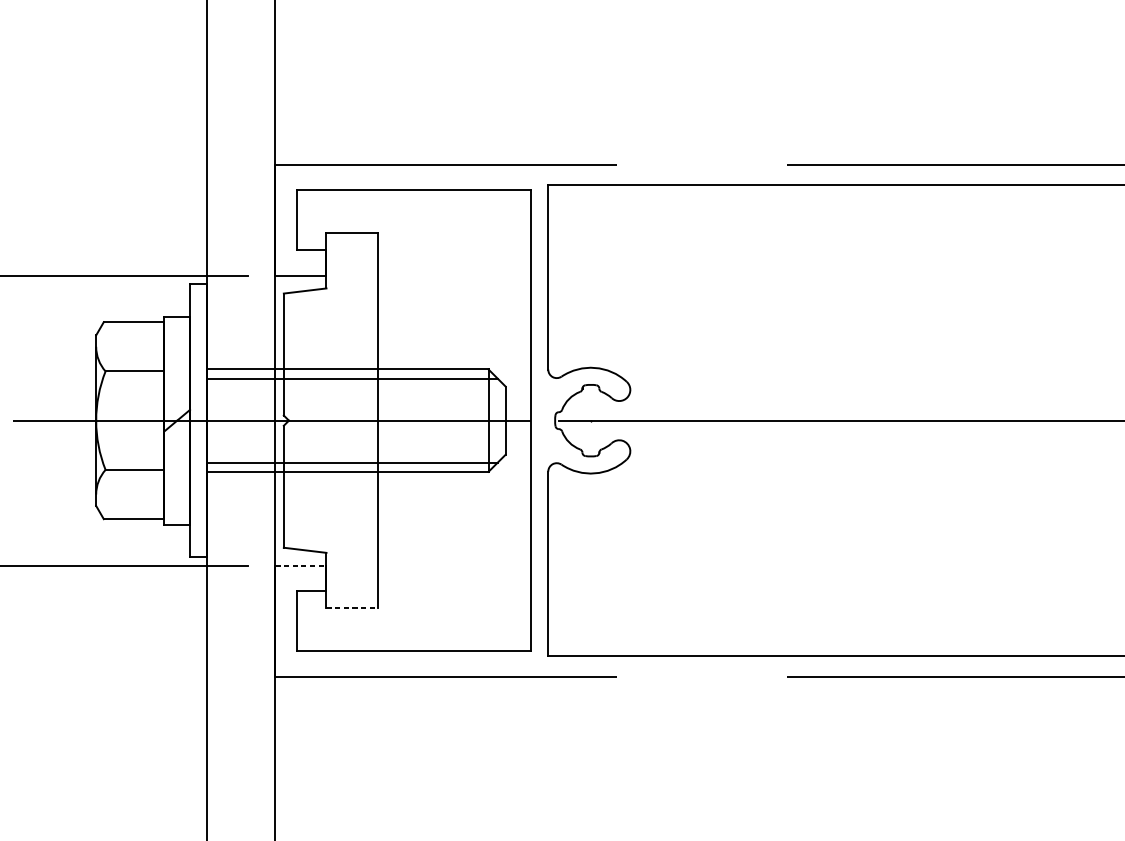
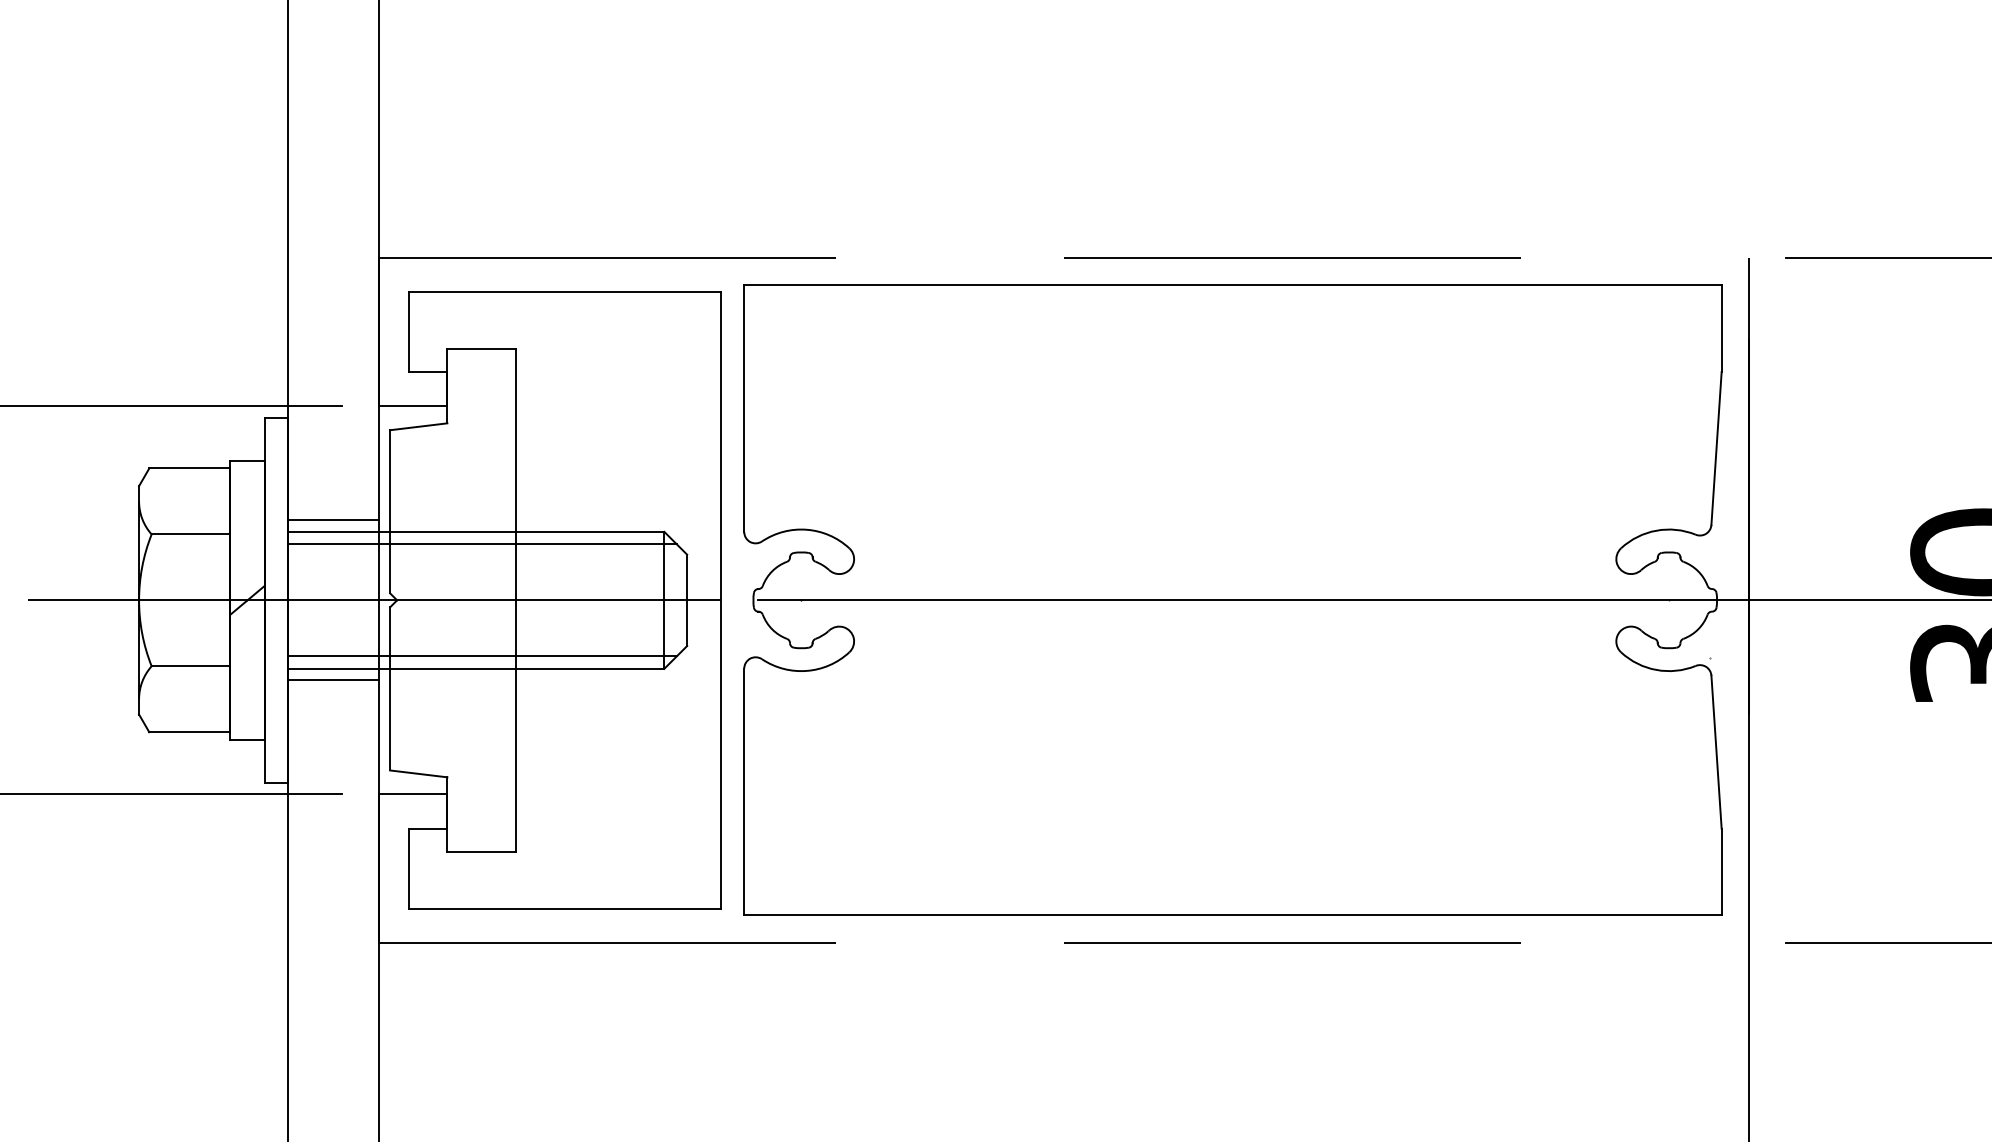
line: (240, 361) -> (332, 520), added
line: (240, 480) -> (332, 680), added
line: (301, 565) -> (413, 794), dashed -> solid
line: (352, 608) -> (482, 851), dashed -> solid

